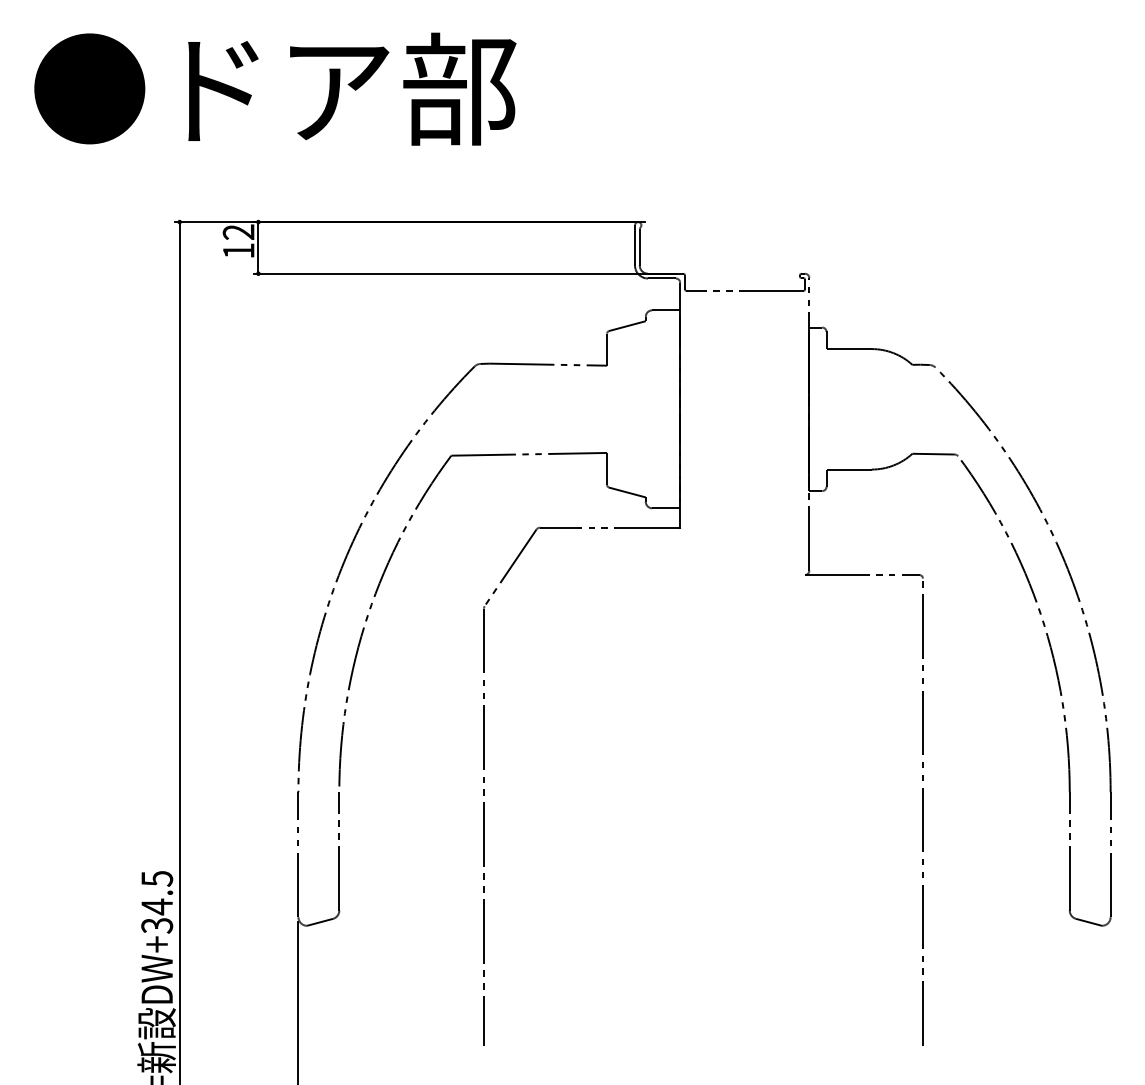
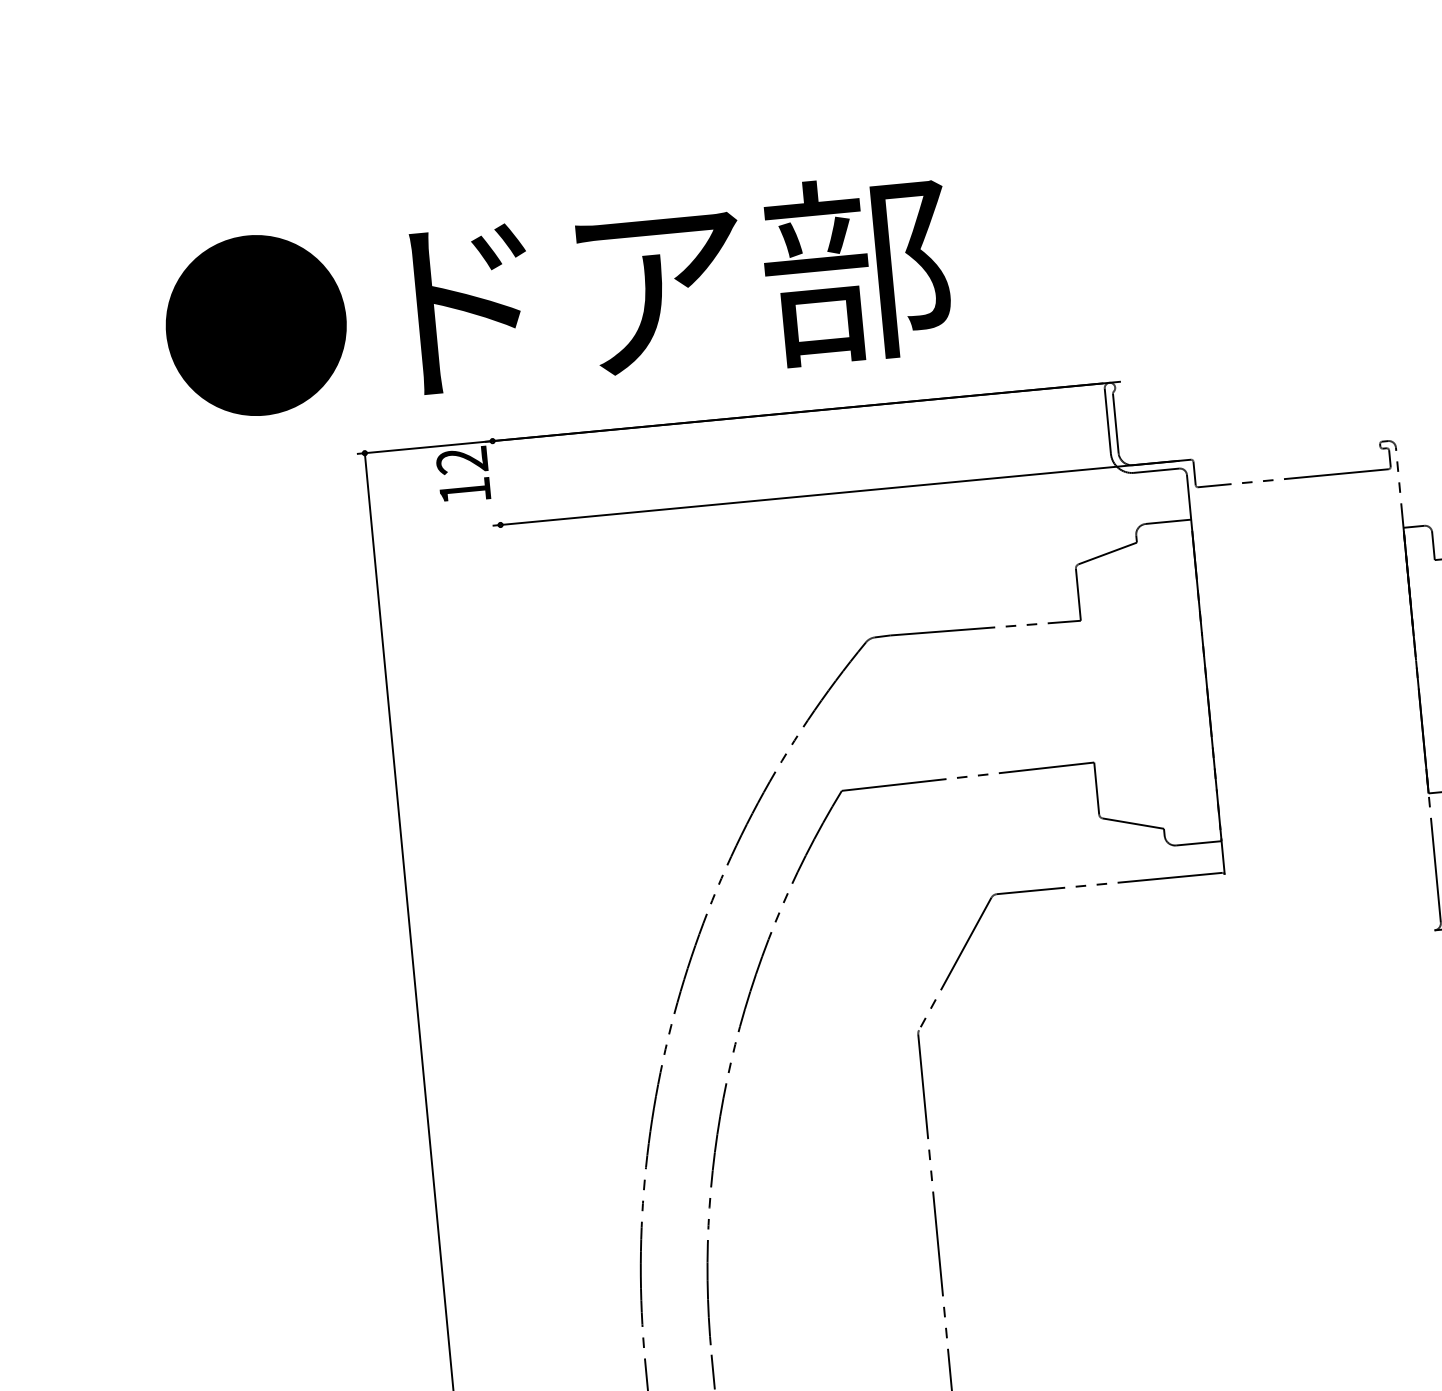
text: (275, 88) -> (557, 296), moved
line: (258, 247) -> (496, 482), removed

